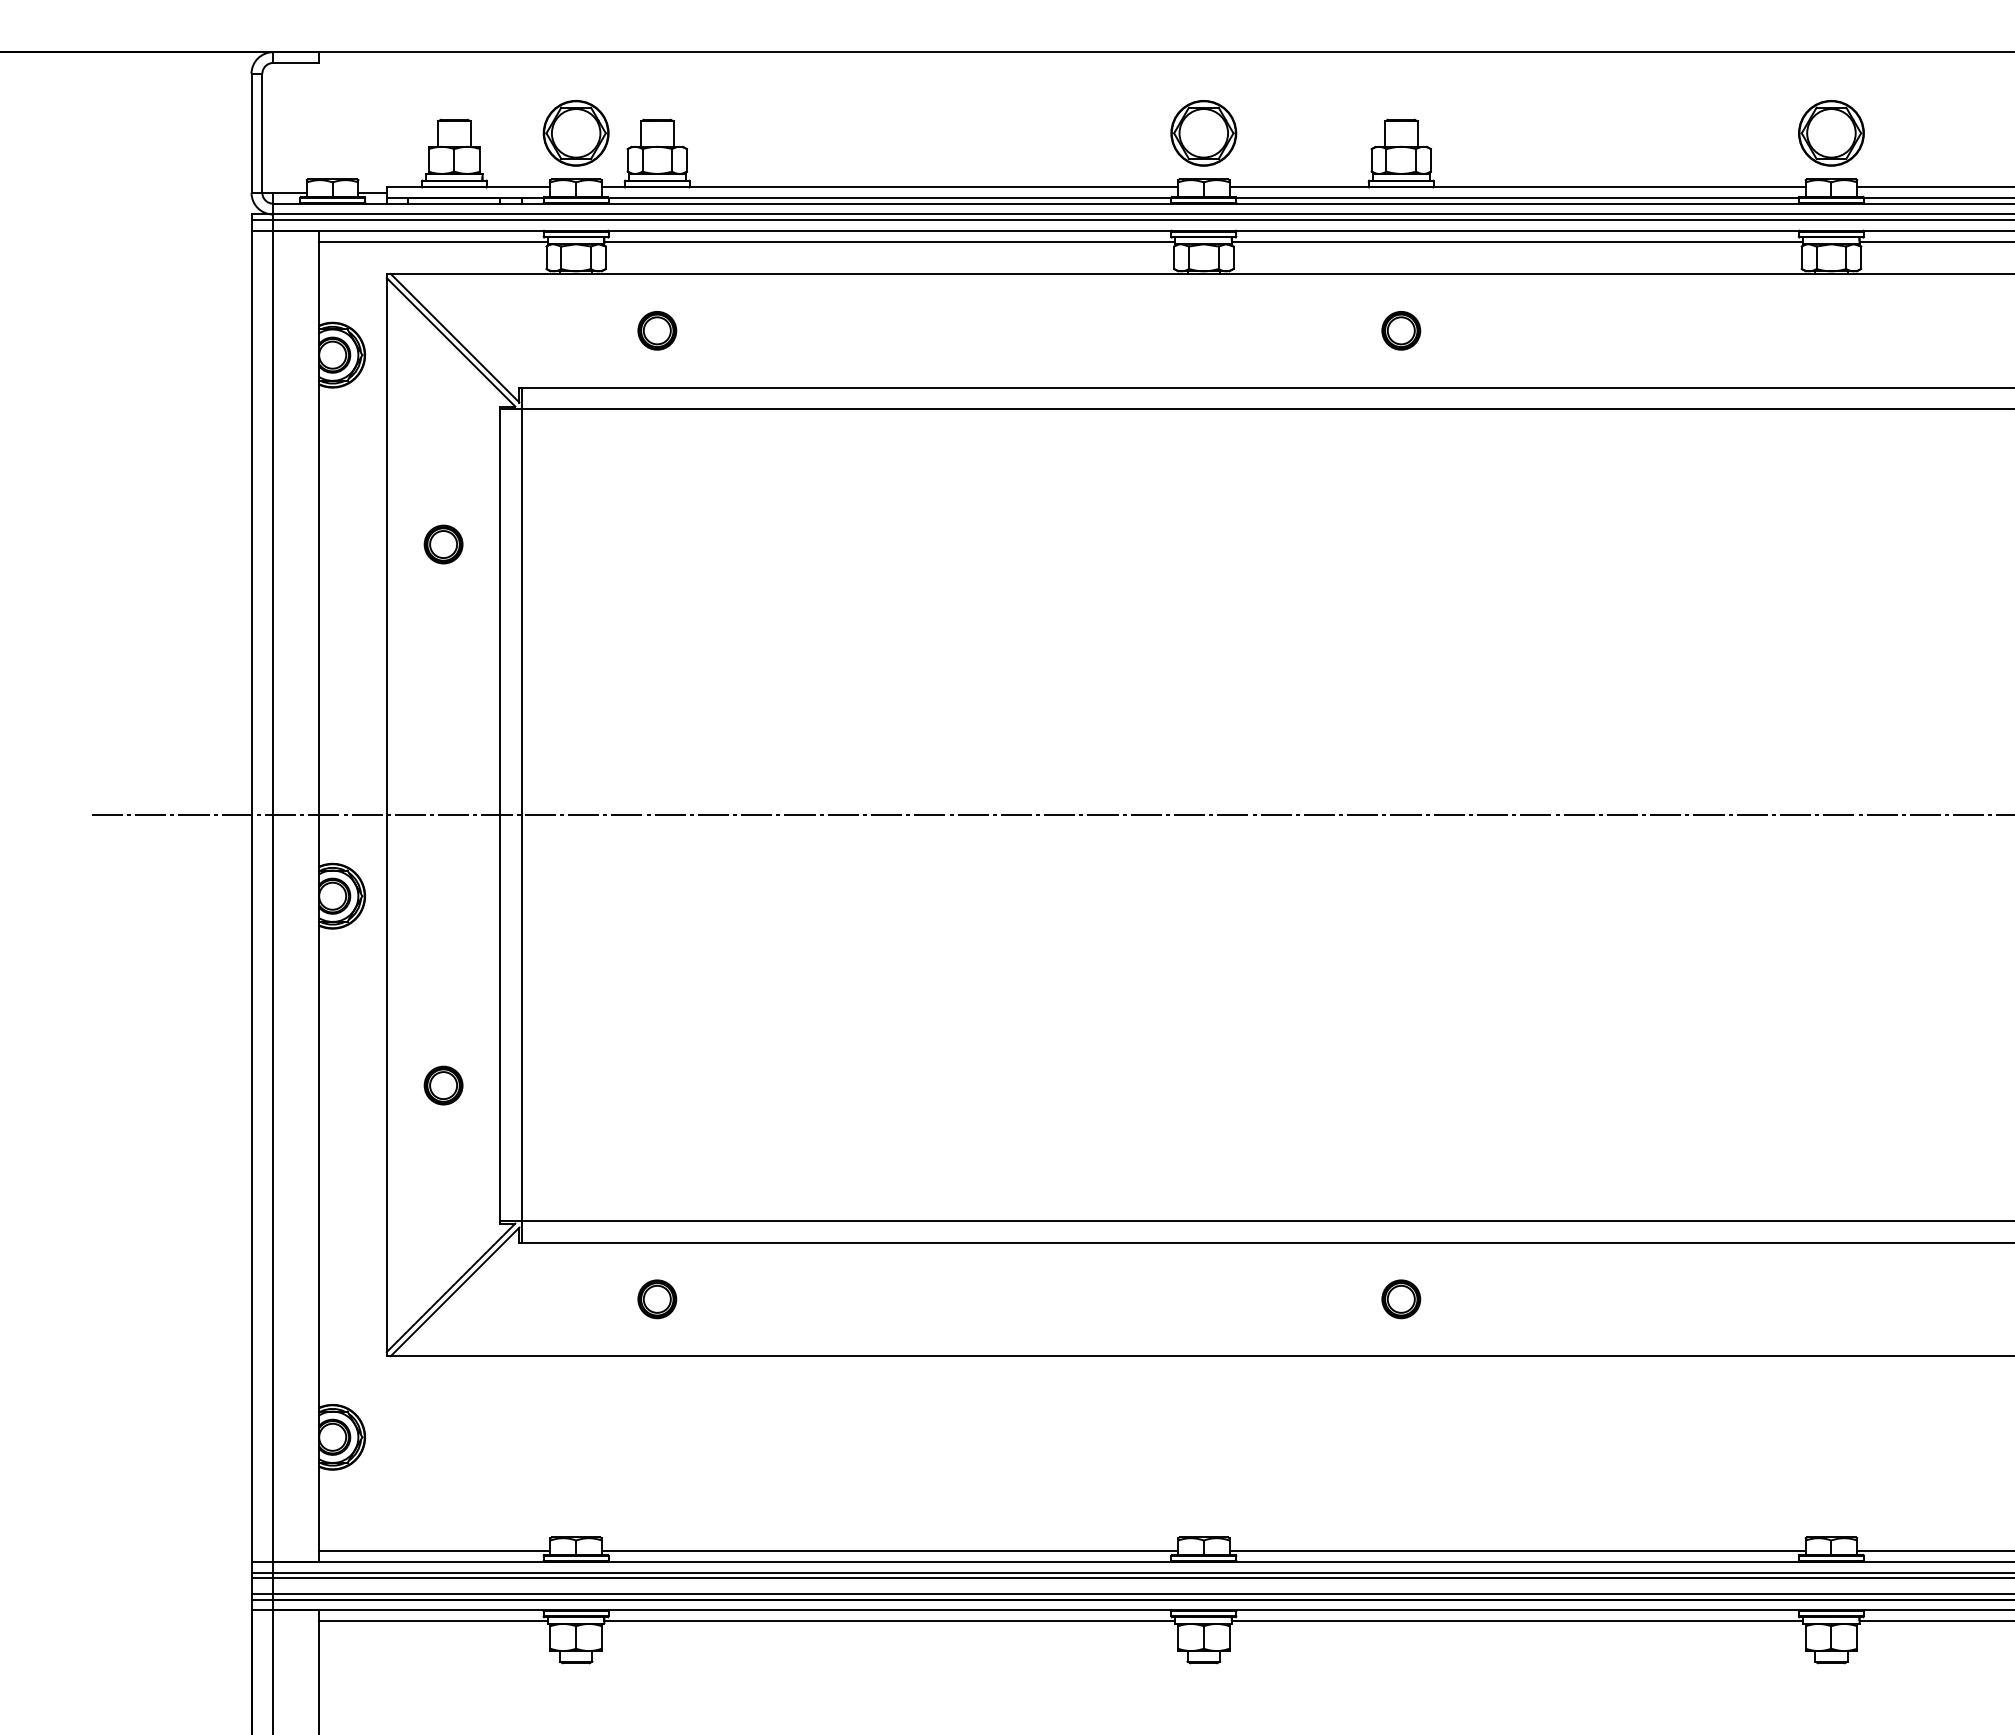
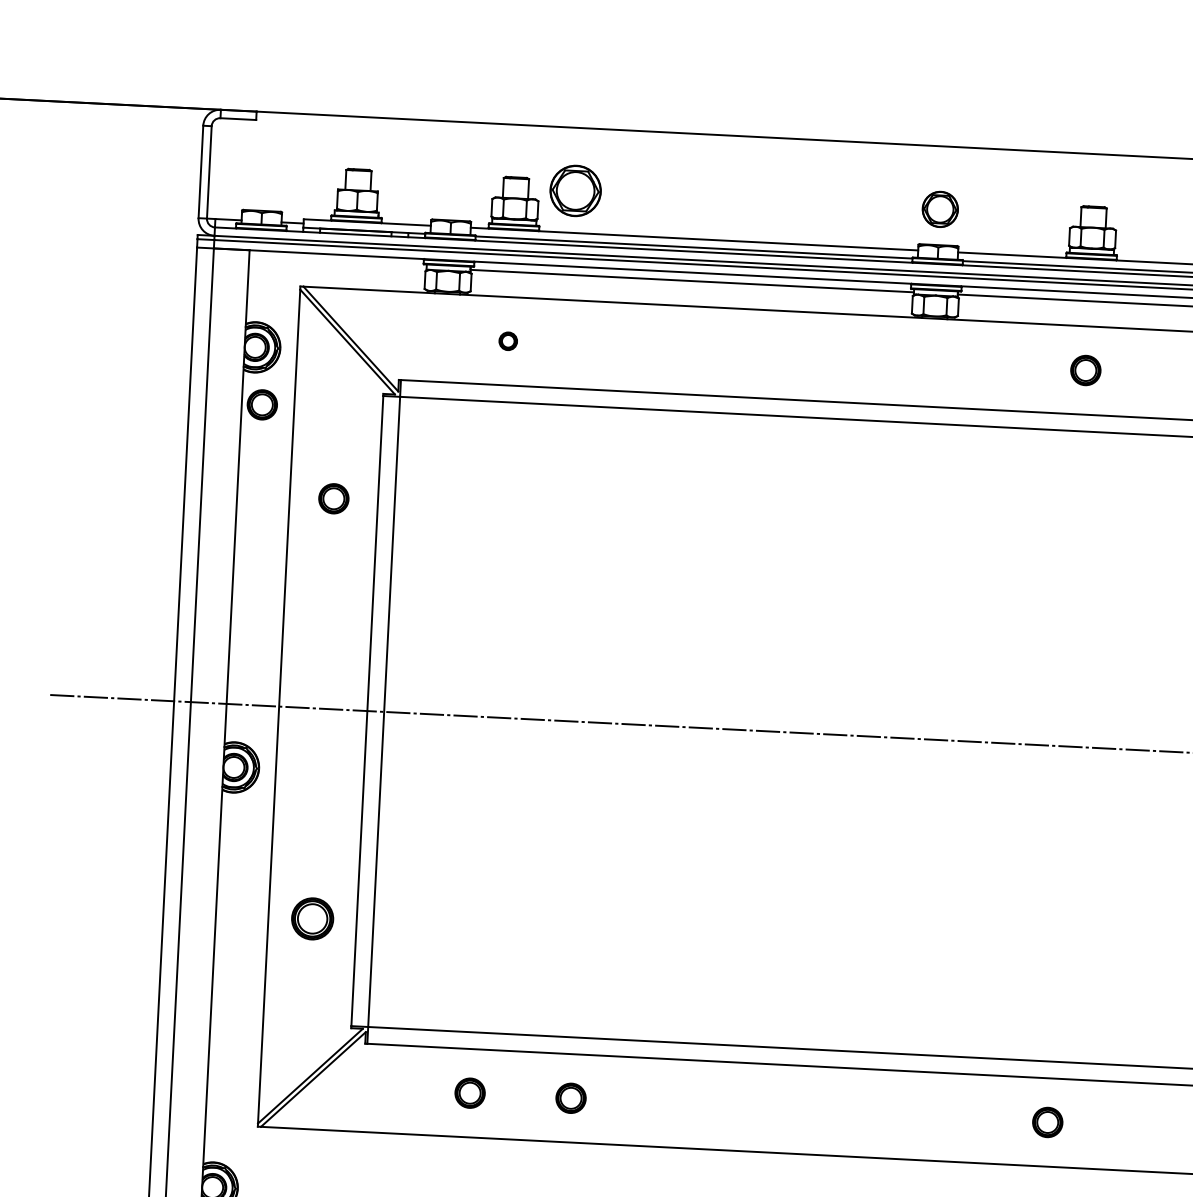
part: (575, 133) -> (575, 191), moved
part: (1203, 133) -> (940, 209), size x0.7
line: (433, 241) -> (337, 263), removed
part: (657, 330) -> (508, 341), size x0.6
part: (345, 428) -> (262, 404), added
part: (443, 1085) -> (312, 918), size x1.4
part: (787, 1299) -> (571, 1098), added

